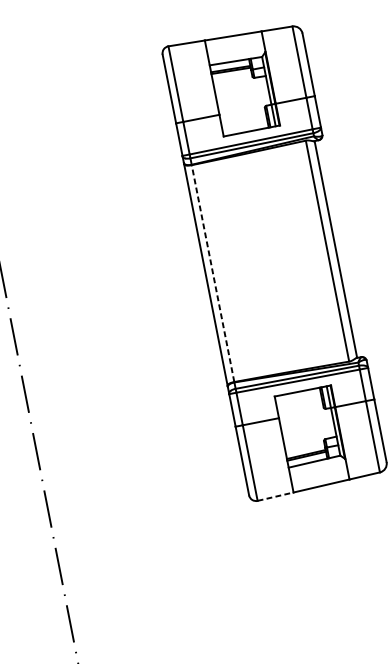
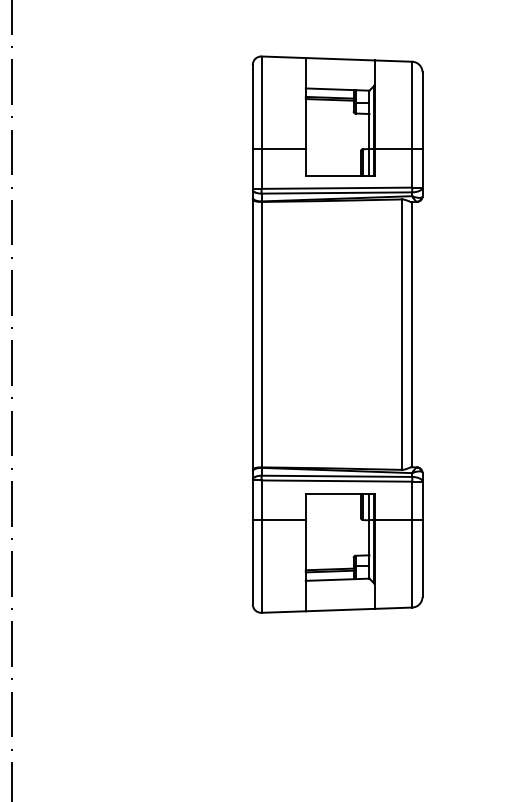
line: (212, 273) -> (261, 334), dashed -> solid
line: (276, 496) -> (284, 612), dashed -> solid

